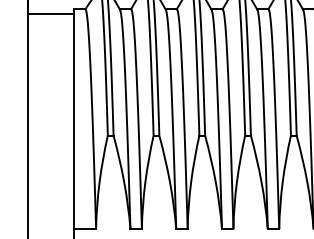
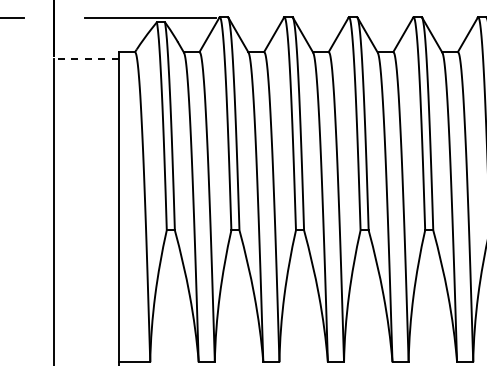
line: (50, 13) -> (86, 58), solid -> dashed

